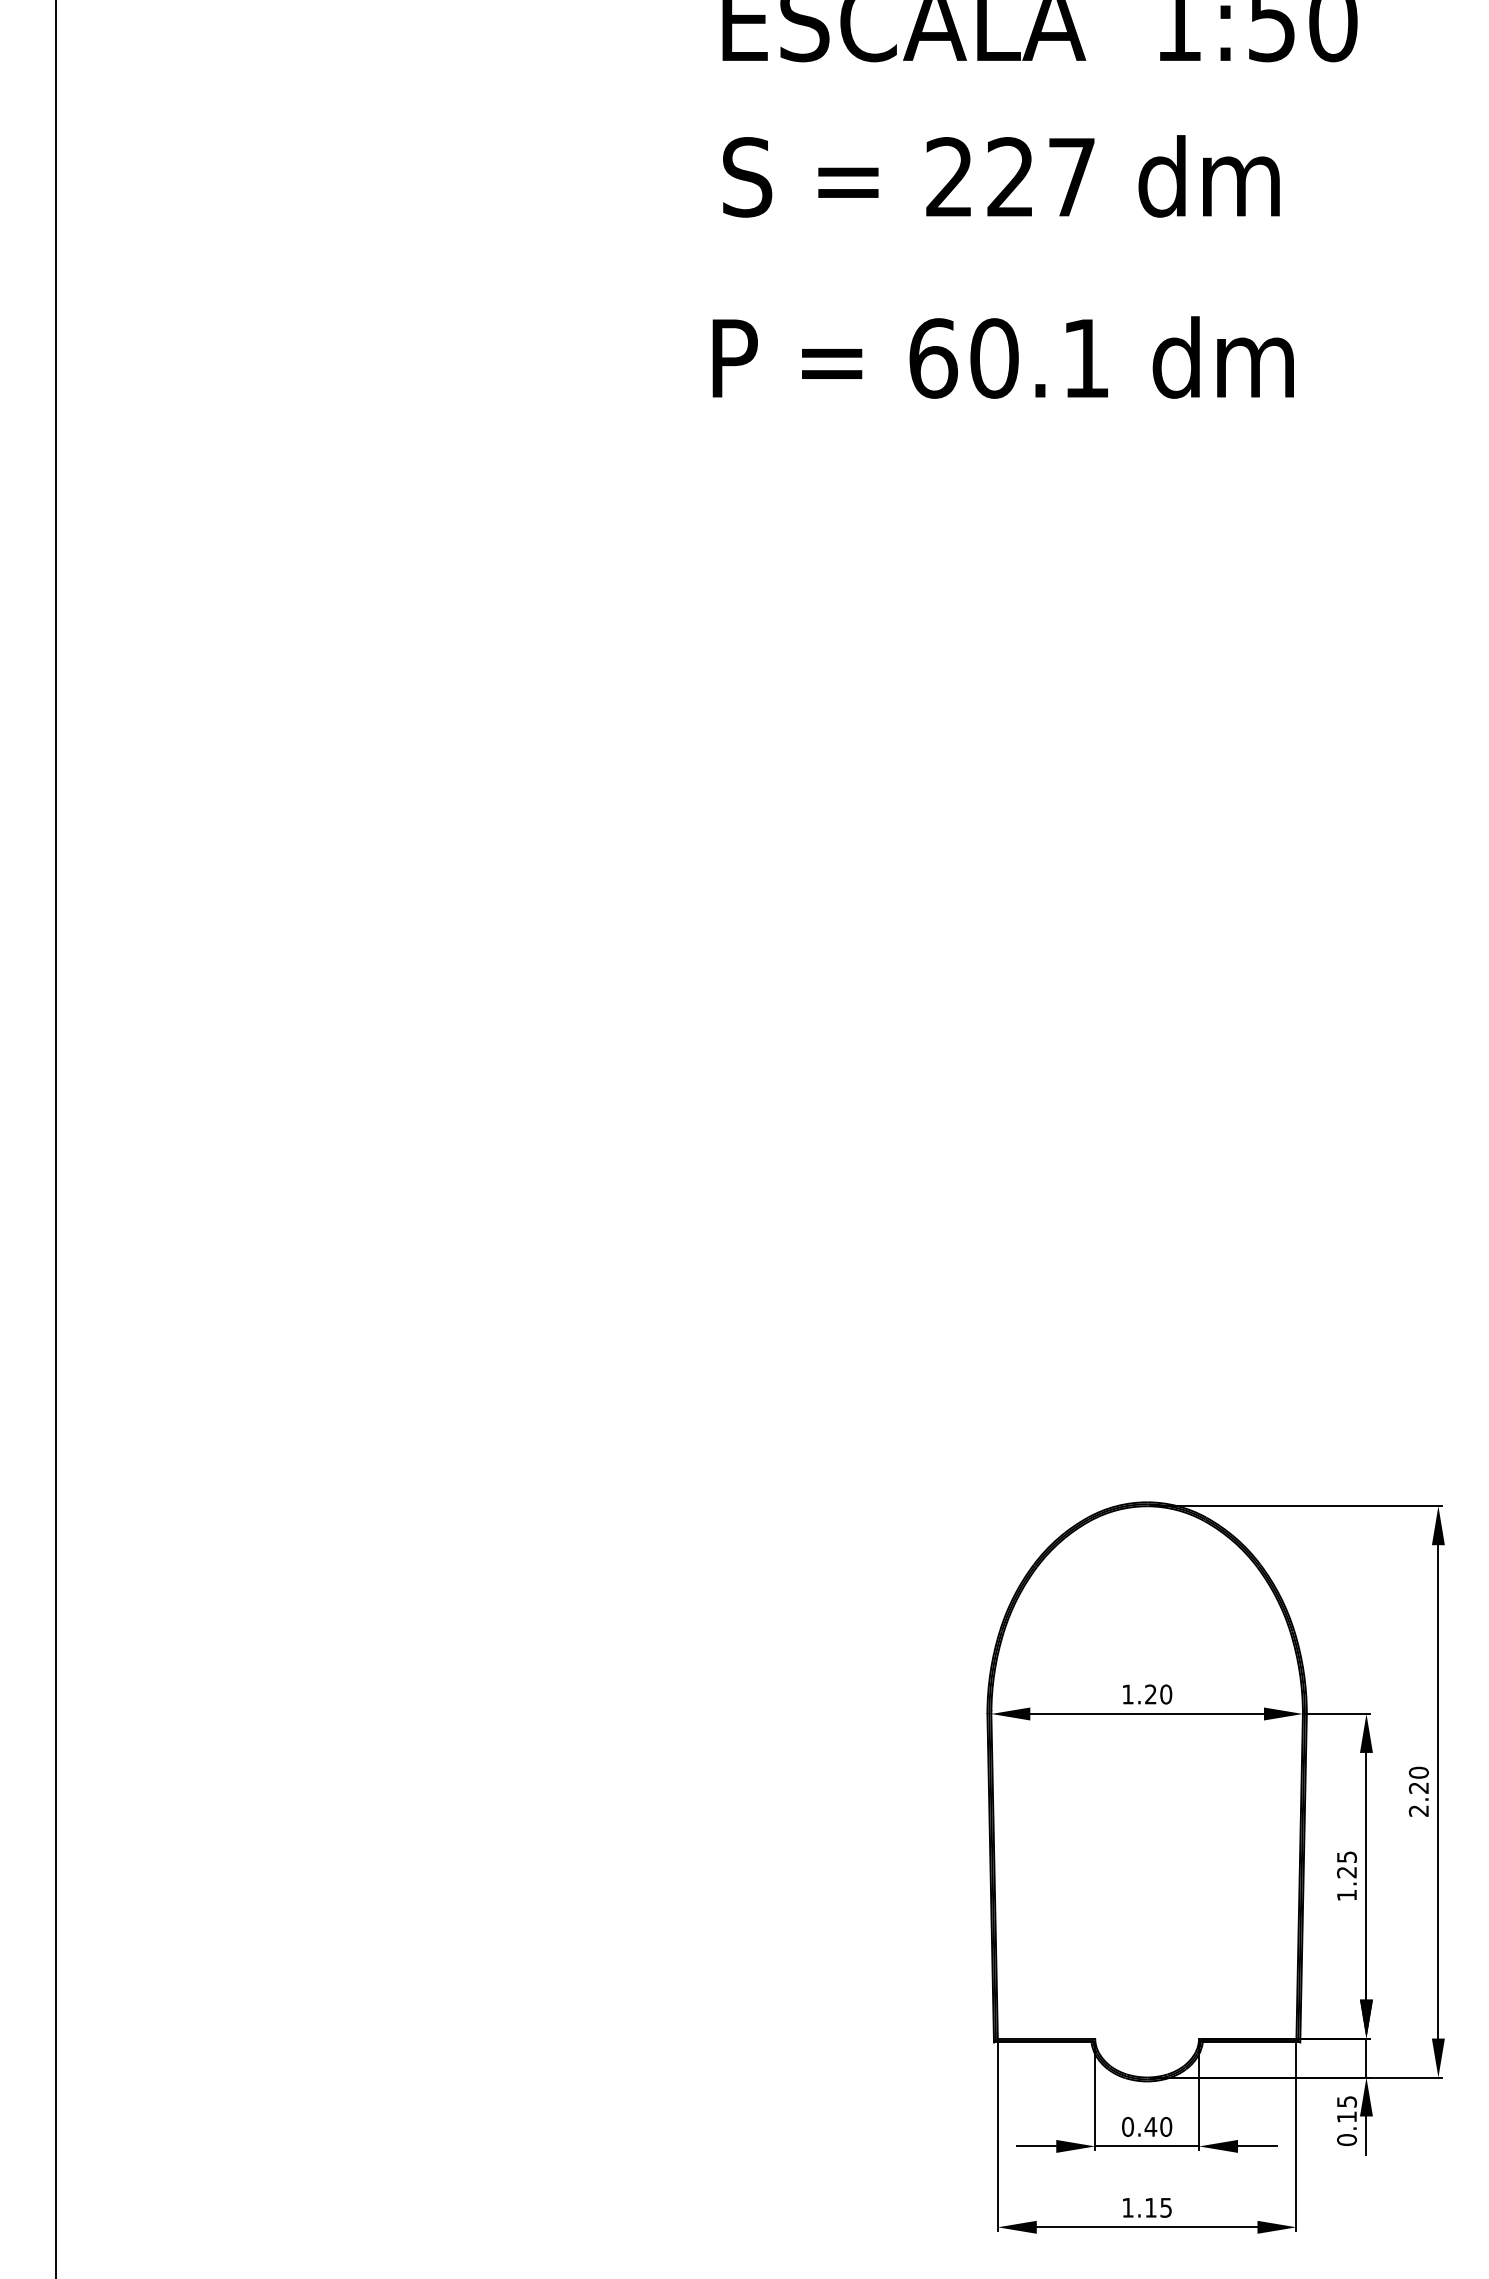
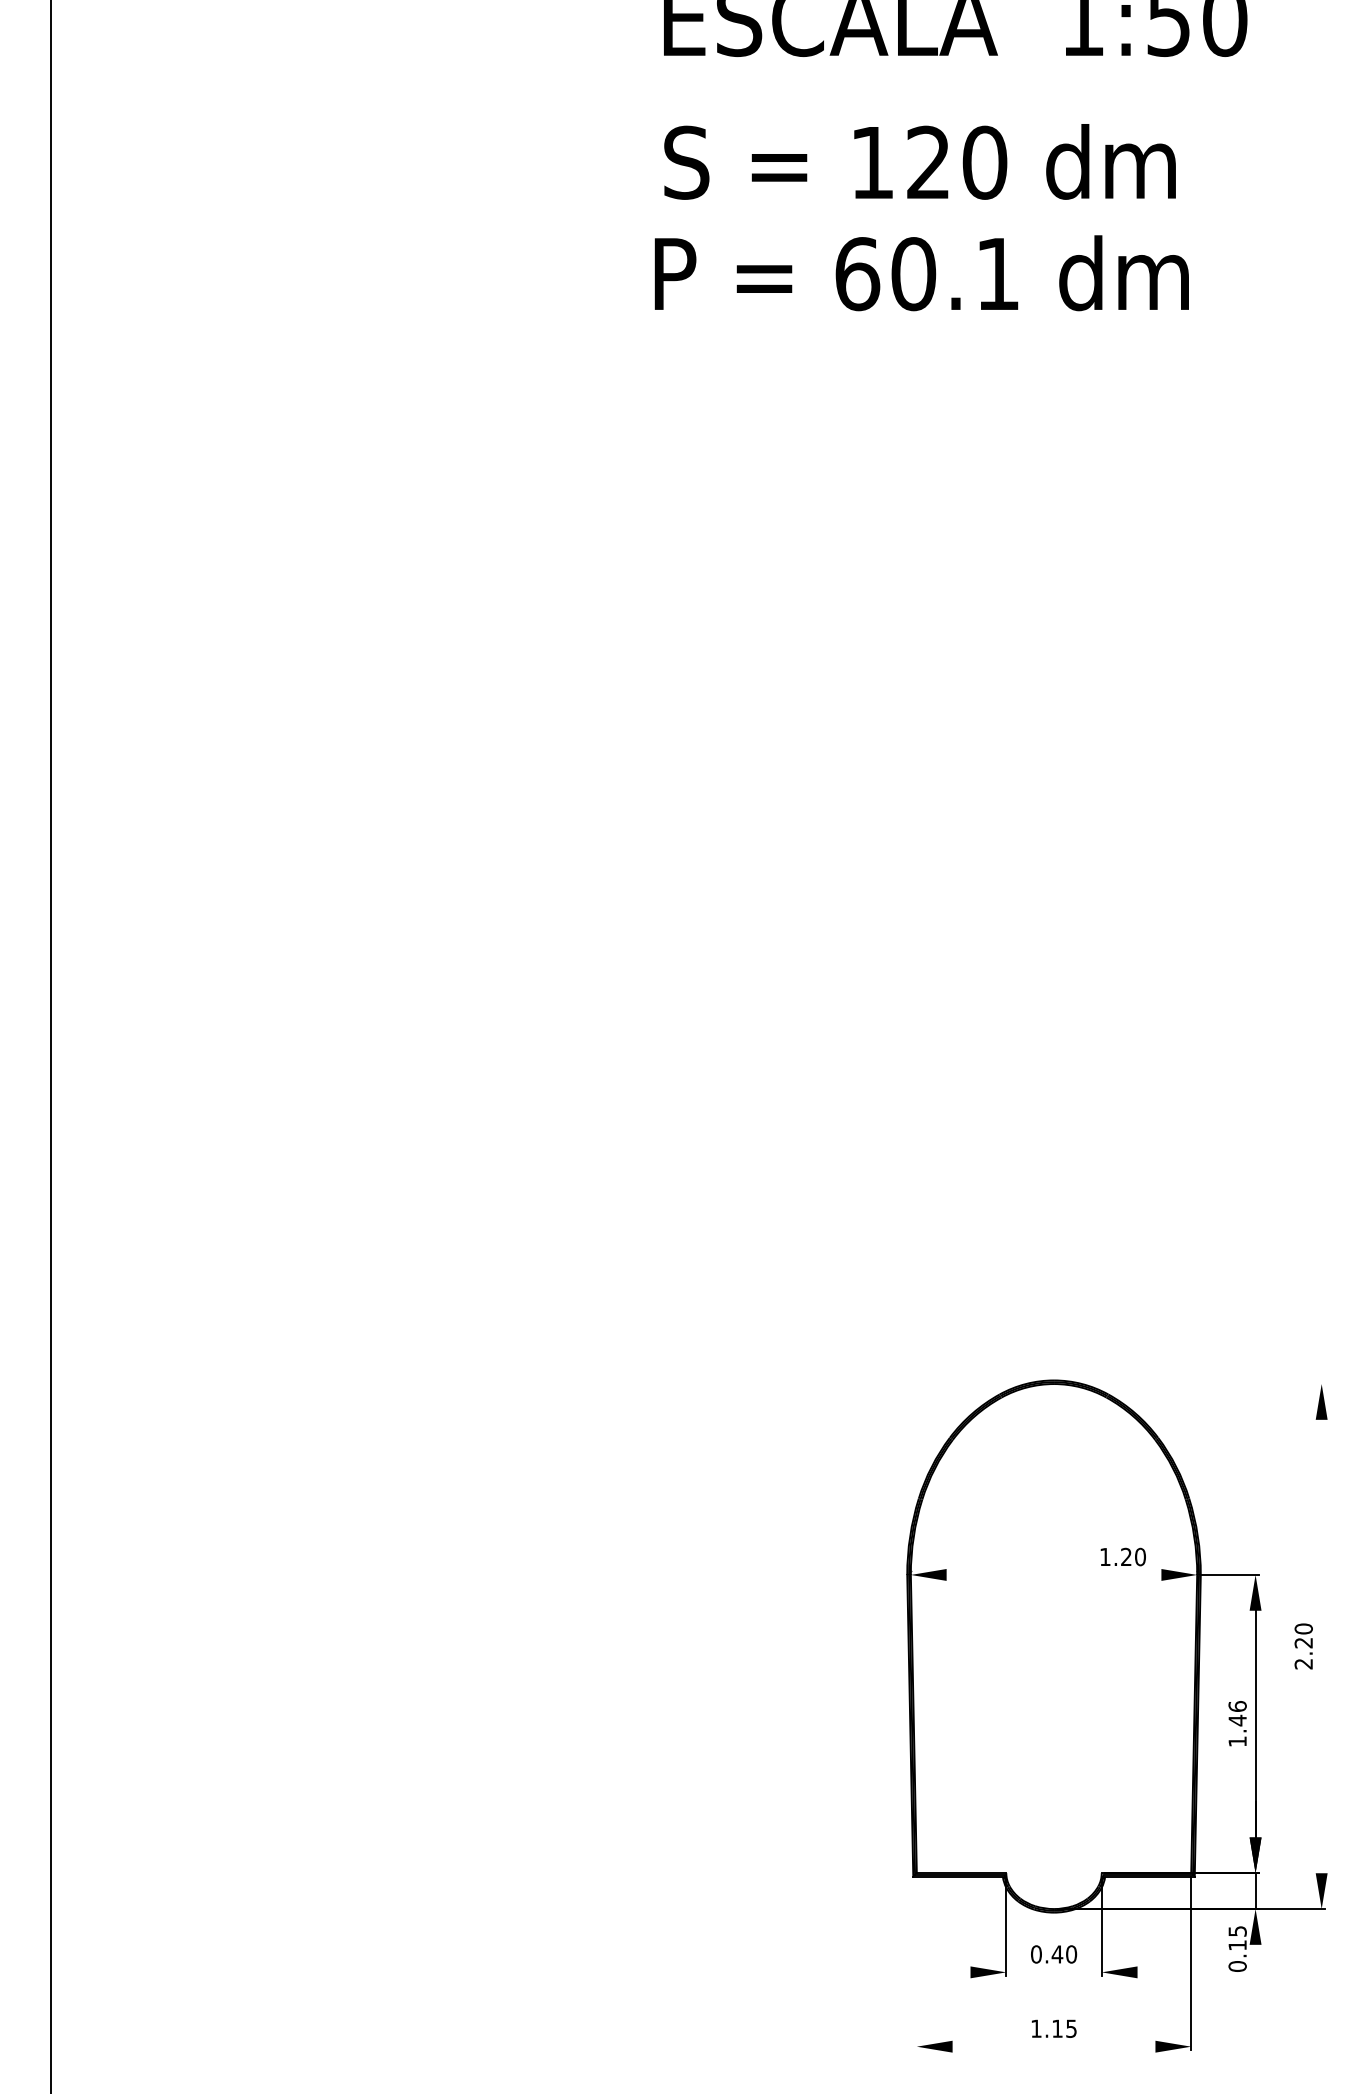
text: (1011, 177) -> (929, 162), 227 -> 120
text: (1002, 357) -> (921, 273), moved
line: (1296, 1506) -> (1191, 1384), removed
text: (1147, 1694) -> (1123, 1557), moved
line: (1146, 1713) -> (1053, 1574), removed
line: (1438, 1791) -> (1321, 1646), removed
text: (1347, 1864) -> (1238, 1713), 1.25 -> 1.46
line: (1366, 2135) -> (1255, 1962), removed
line: (997, 2136) -> (916, 1963), removed
line: (1036, 2146) -> (952, 1972), removed
line: (1147, 2146) -> (1054, 1972), removed
line: (1257, 2146) -> (1155, 1972), removed
line: (1146, 2227) -> (1053, 2046), removed

